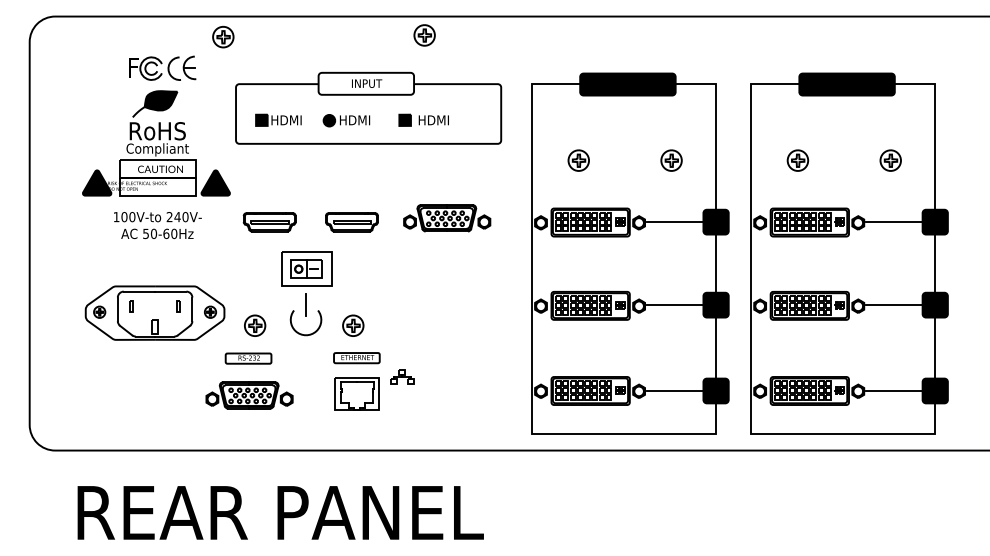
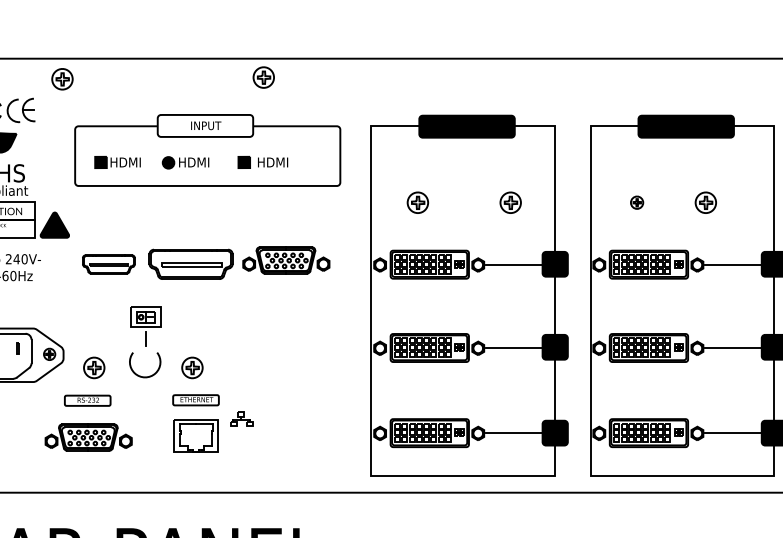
part: (797, 160) -> (636, 202), size x0.6
part: (890, 160) -> (705, 202), moved
part: (351, 222) -> (190, 264), size x1.6
part: (306, 283) -> (145, 325), size x0.6

